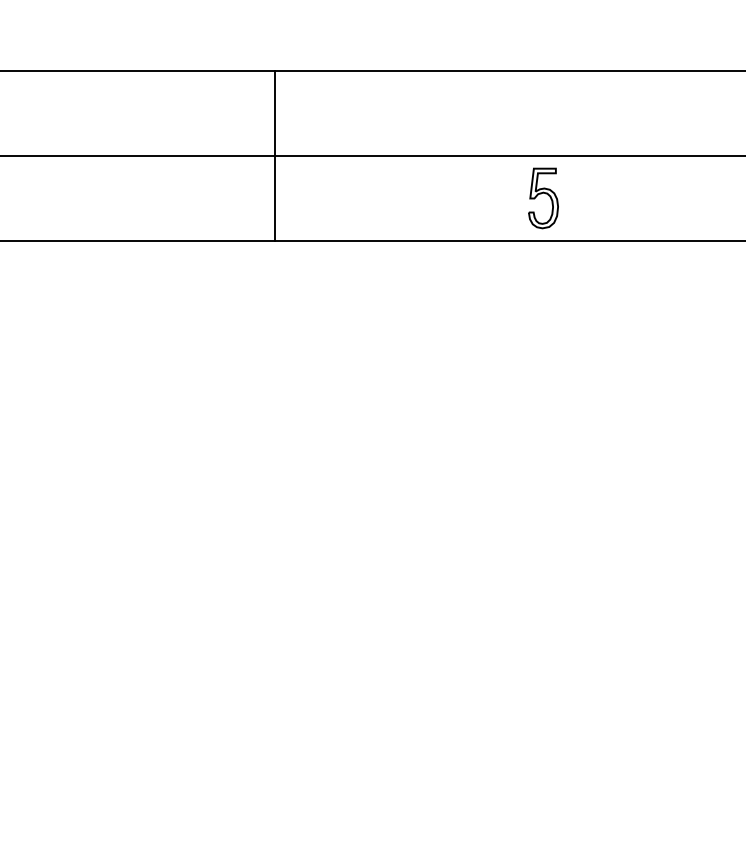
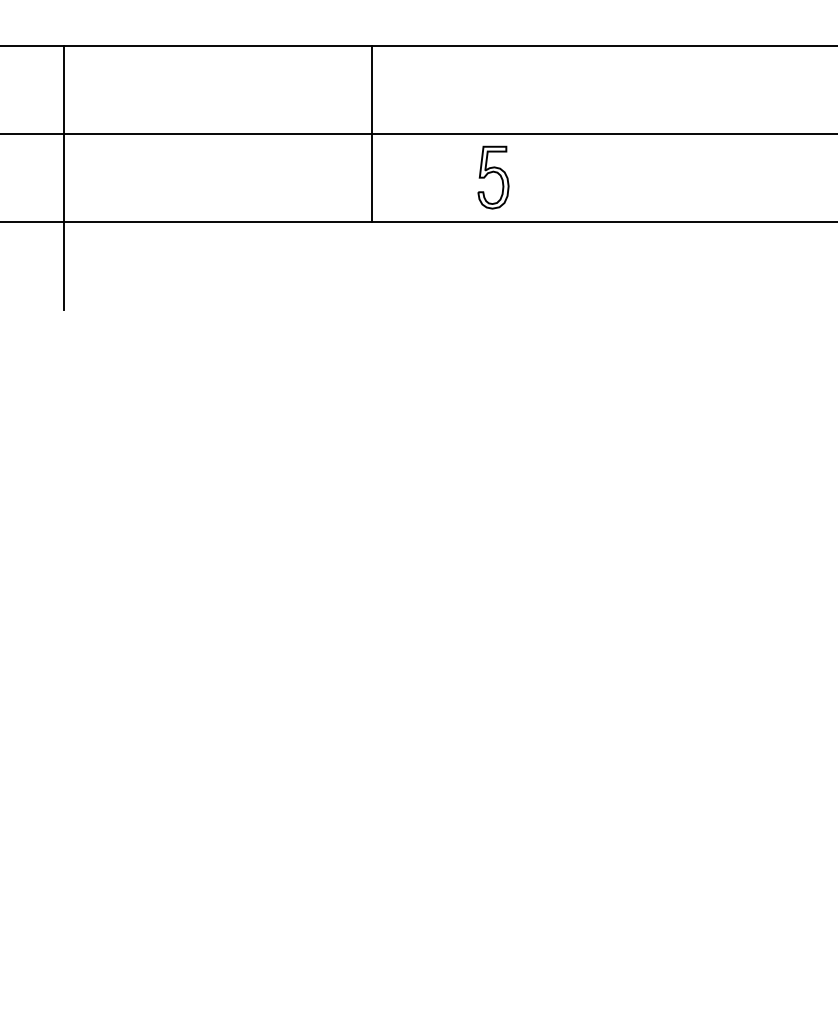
line: (274, 155) -> (371, 133), moved
line: (26, 198) -> (64, 177), added
part: (543, 198) -> (493, 177), moved

